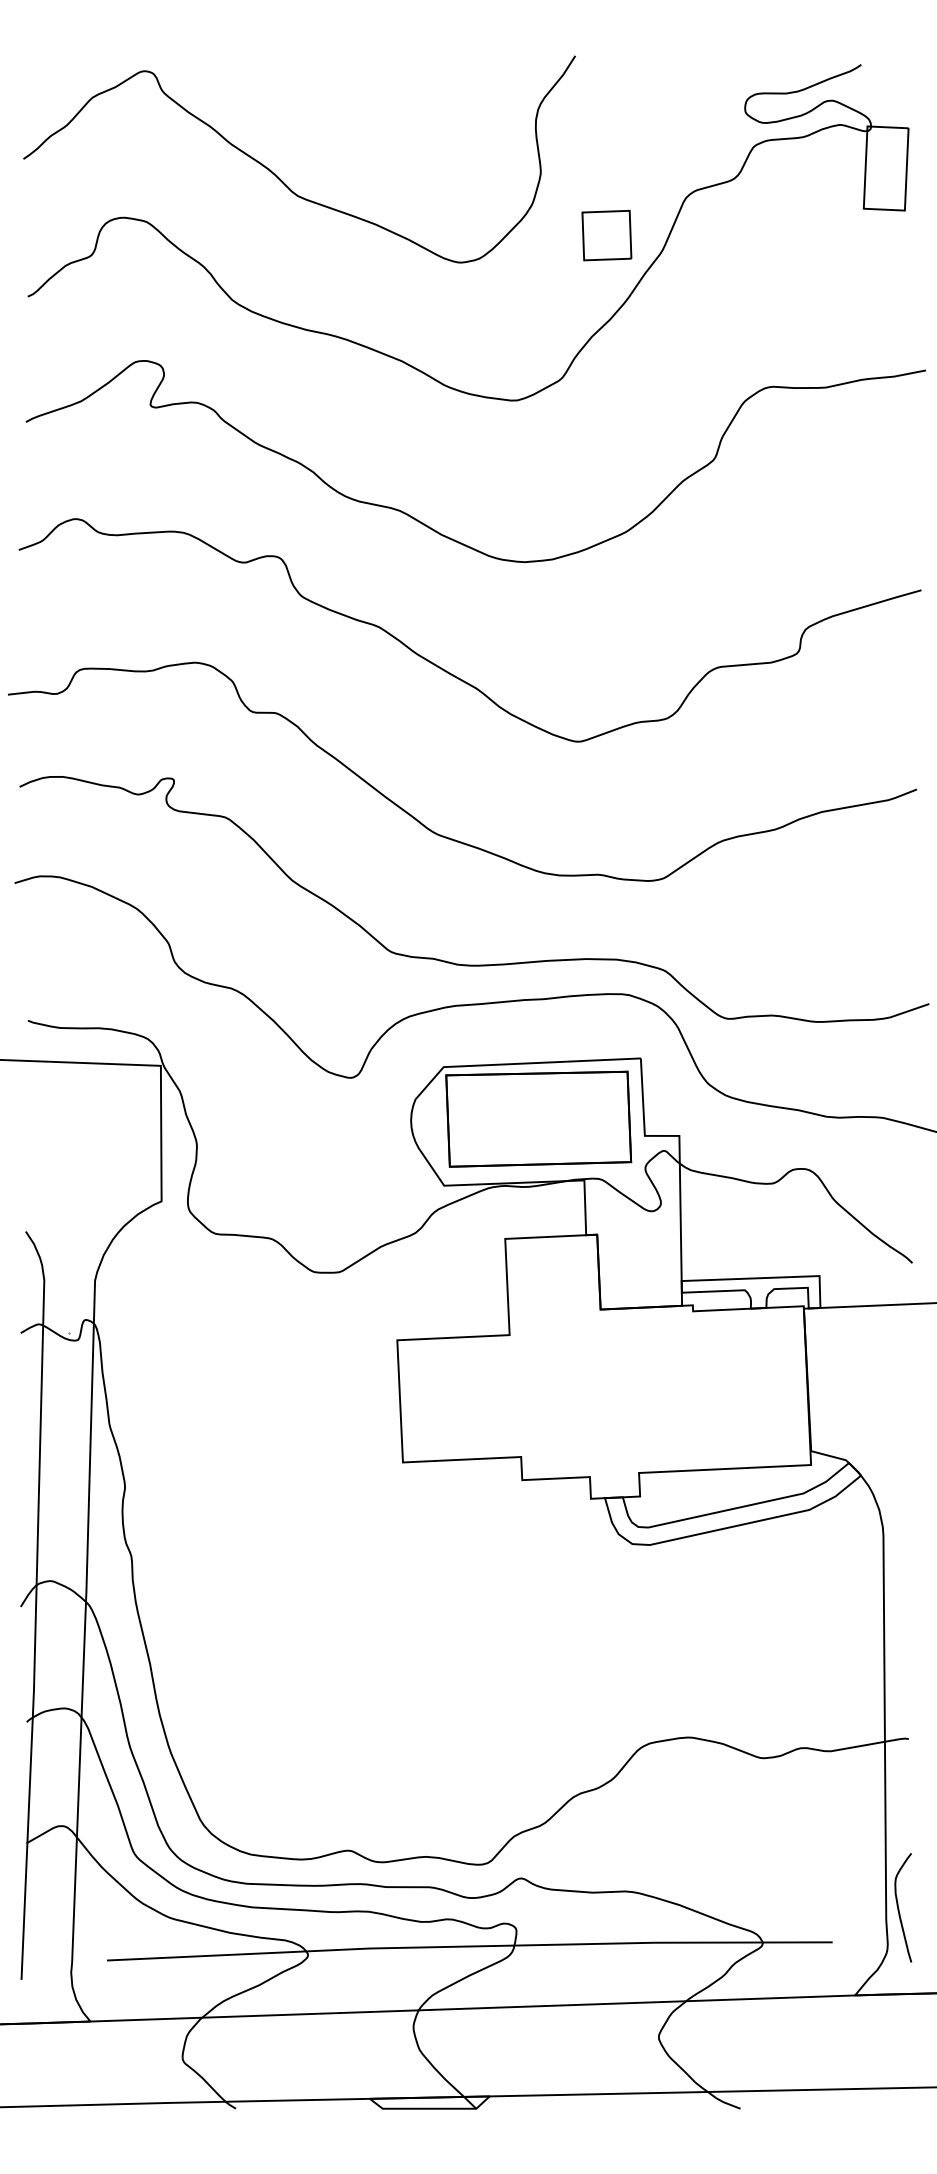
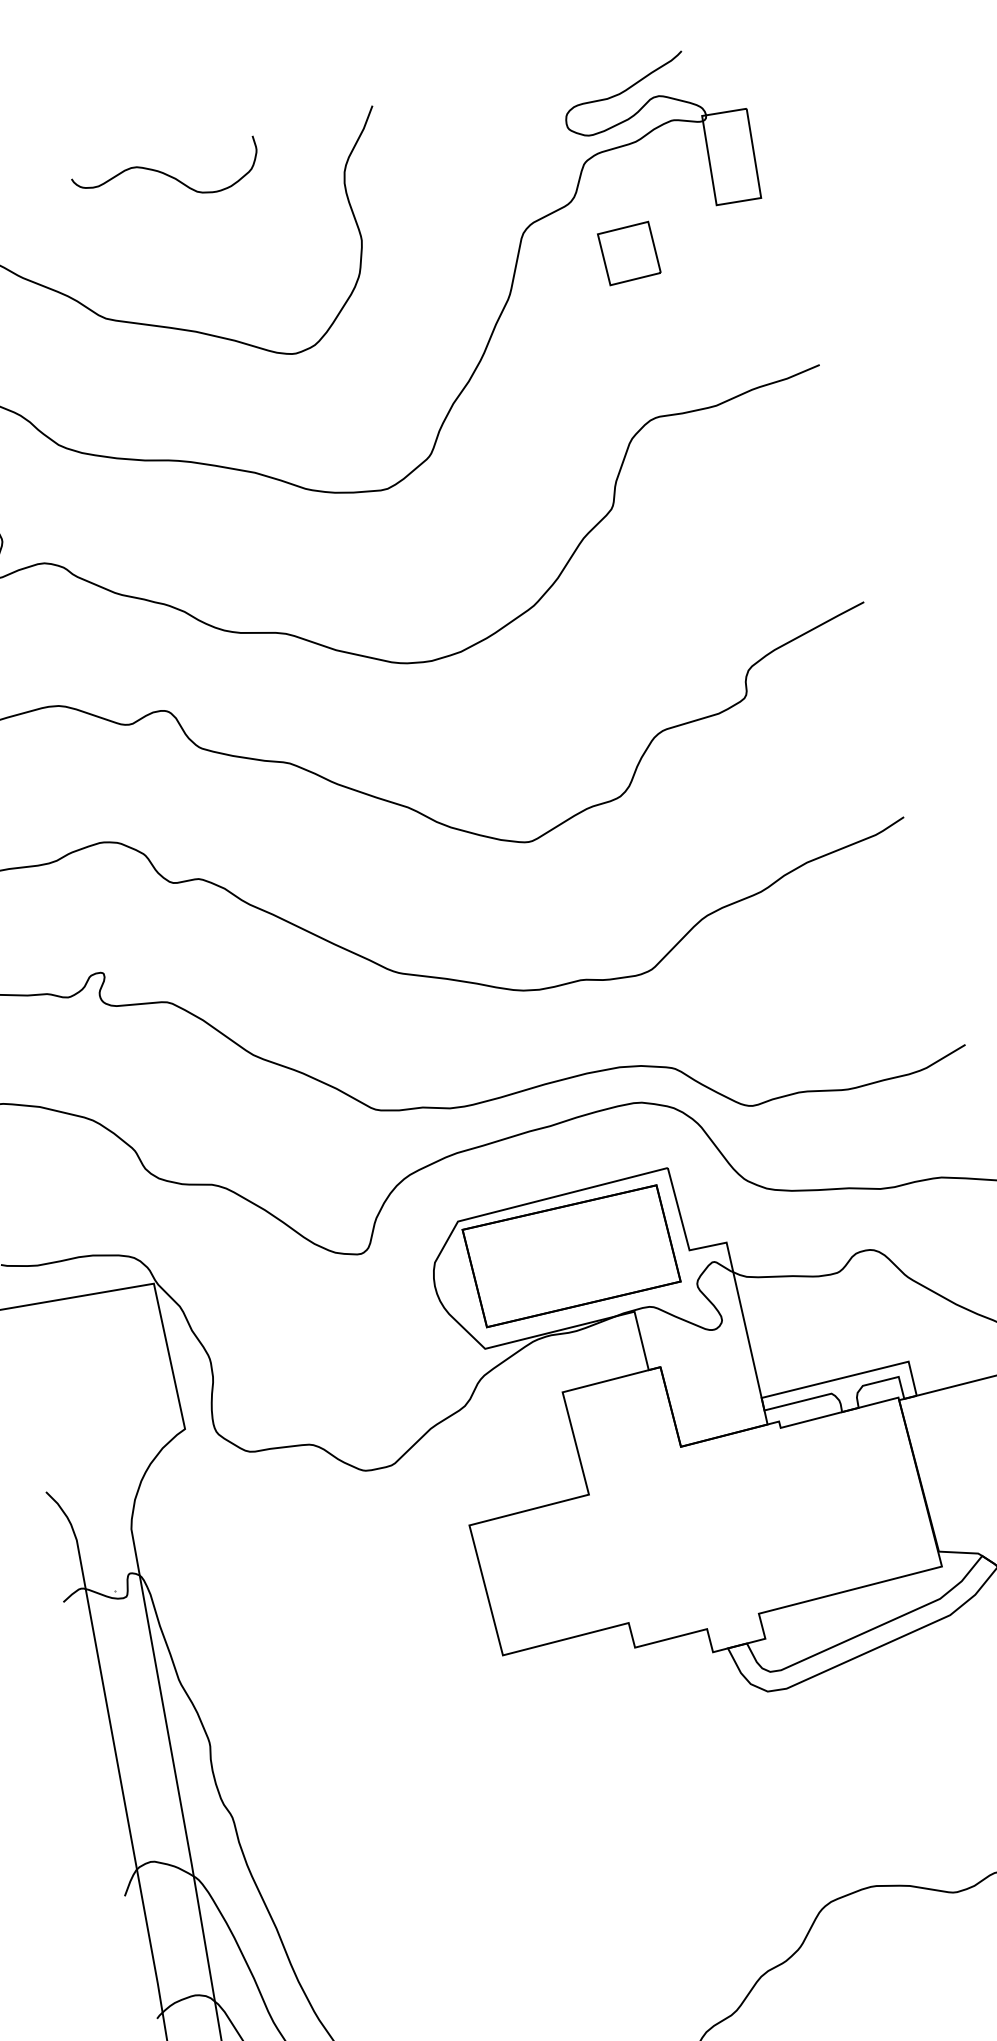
curve: (379, 80) -> (167, 176), added
part: (606, 235) -> (628, 253), moved

